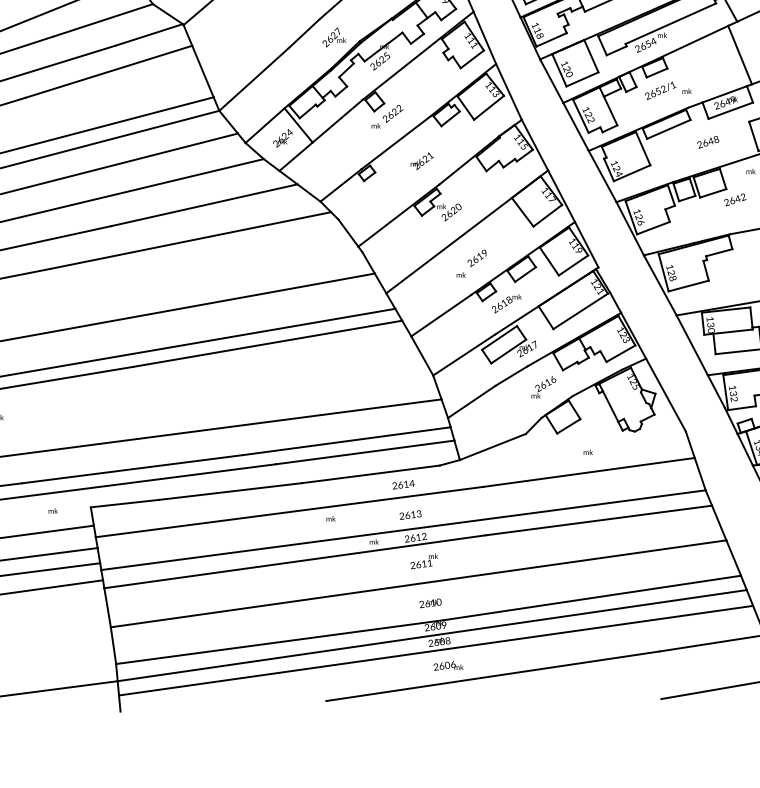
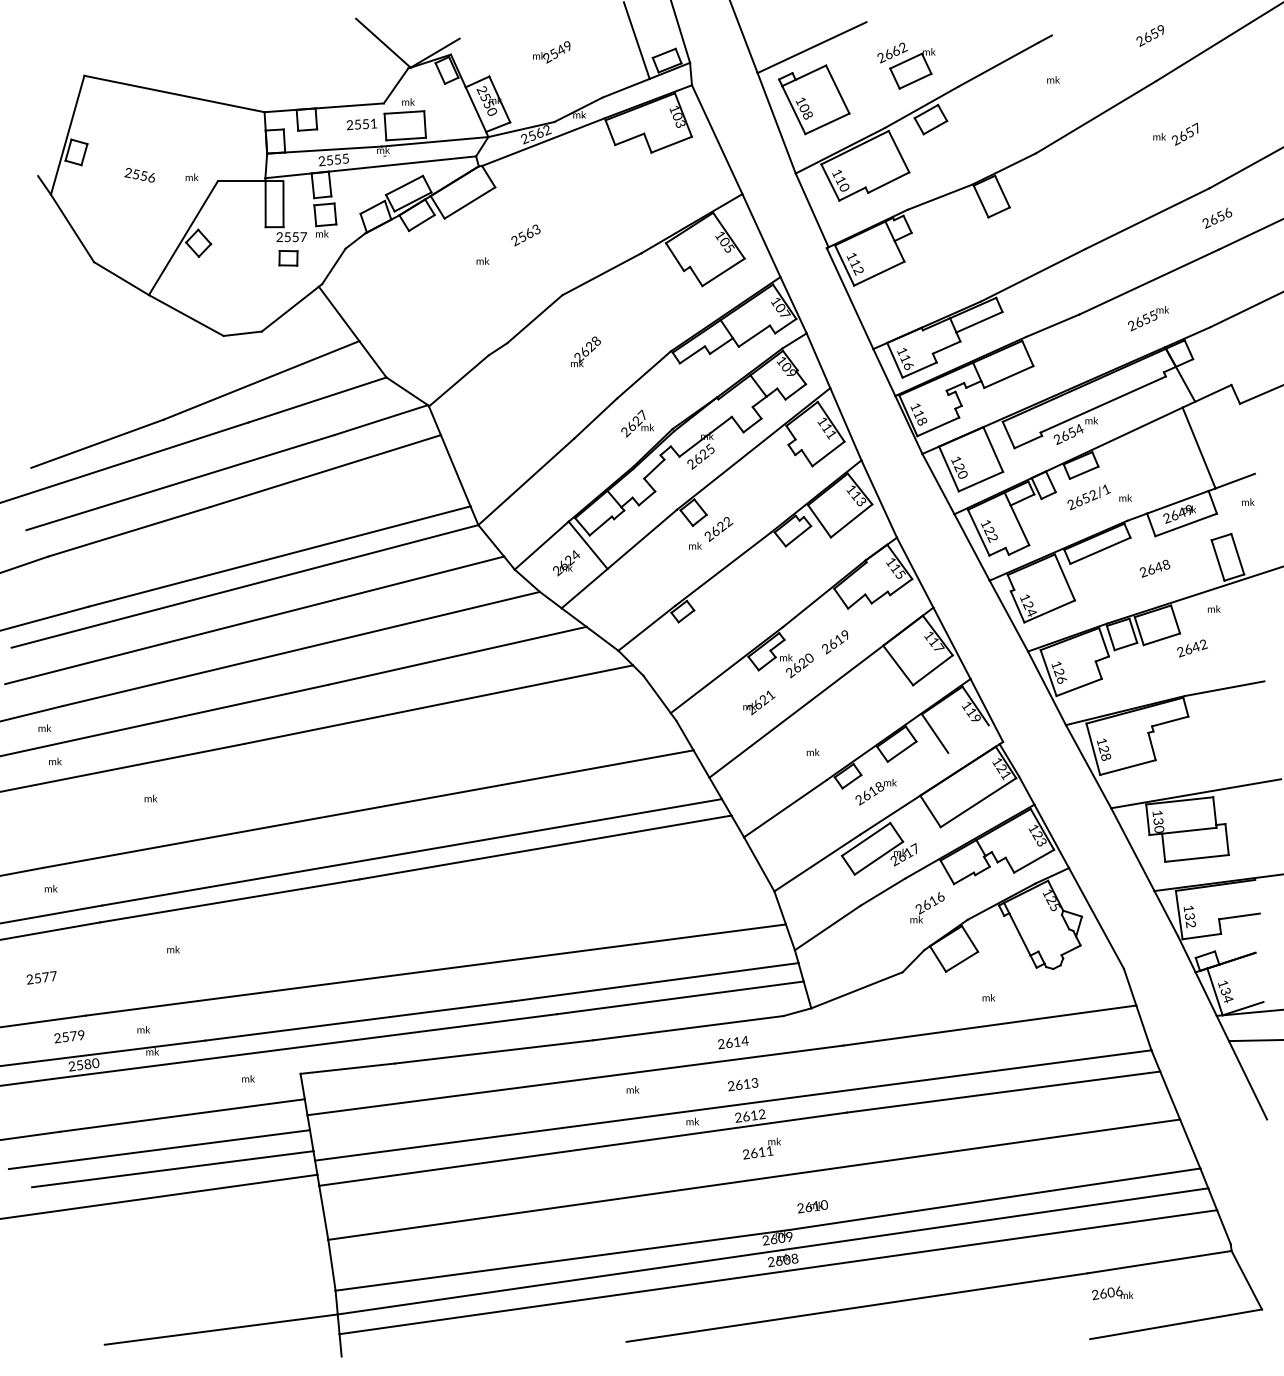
text: (422, 160) -> (759, 702), moved
text: (477, 258) -> (835, 642), moved
line: (573, 265) -> (968, 738), removed
text: (430, 603) -> (812, 1206), moved
text: (448, 666) -> (1112, 1293), moved

